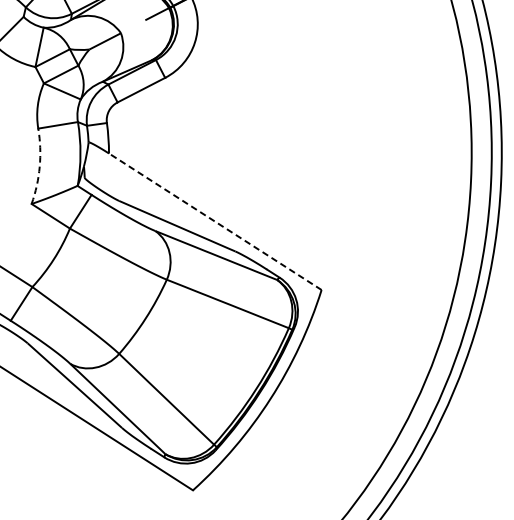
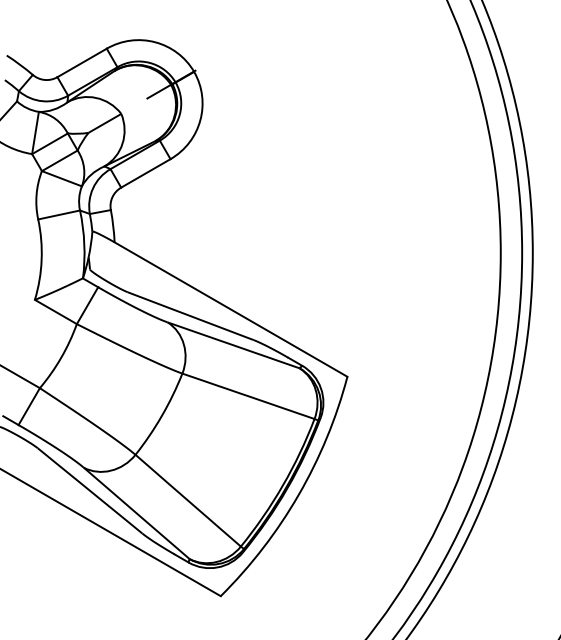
arc: (39, 166) -> (41, 259), dashed -> solid
line: (214, 221) -> (230, 309), dashed -> solid

